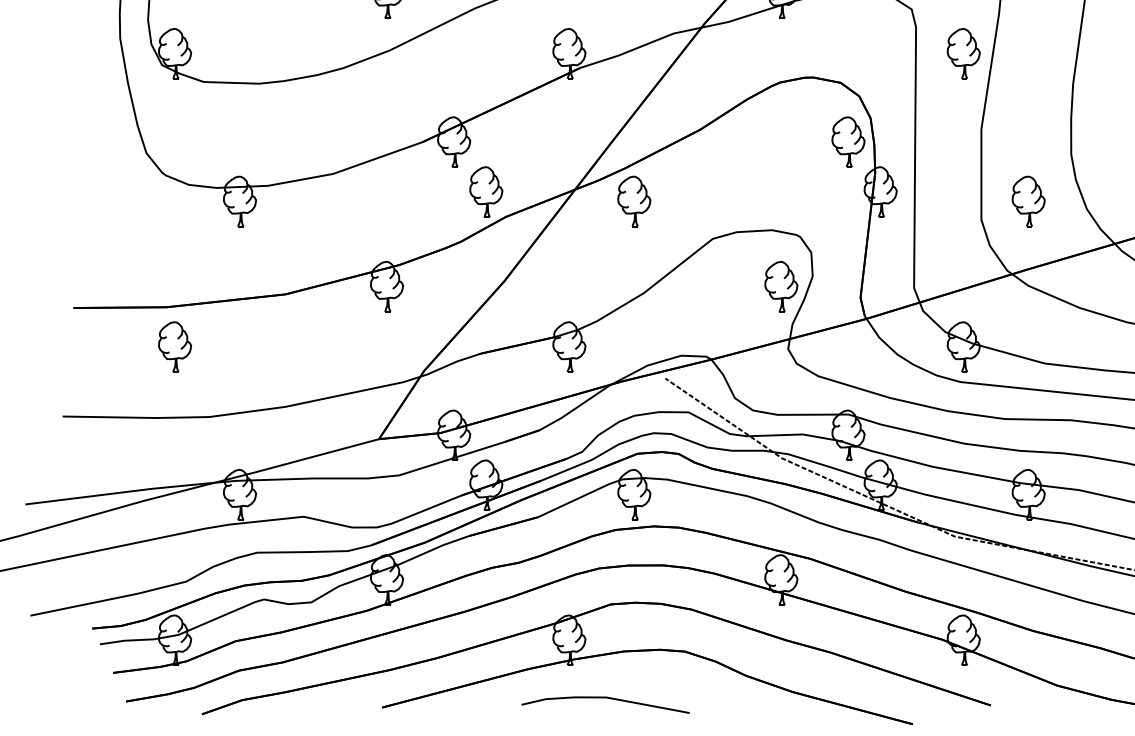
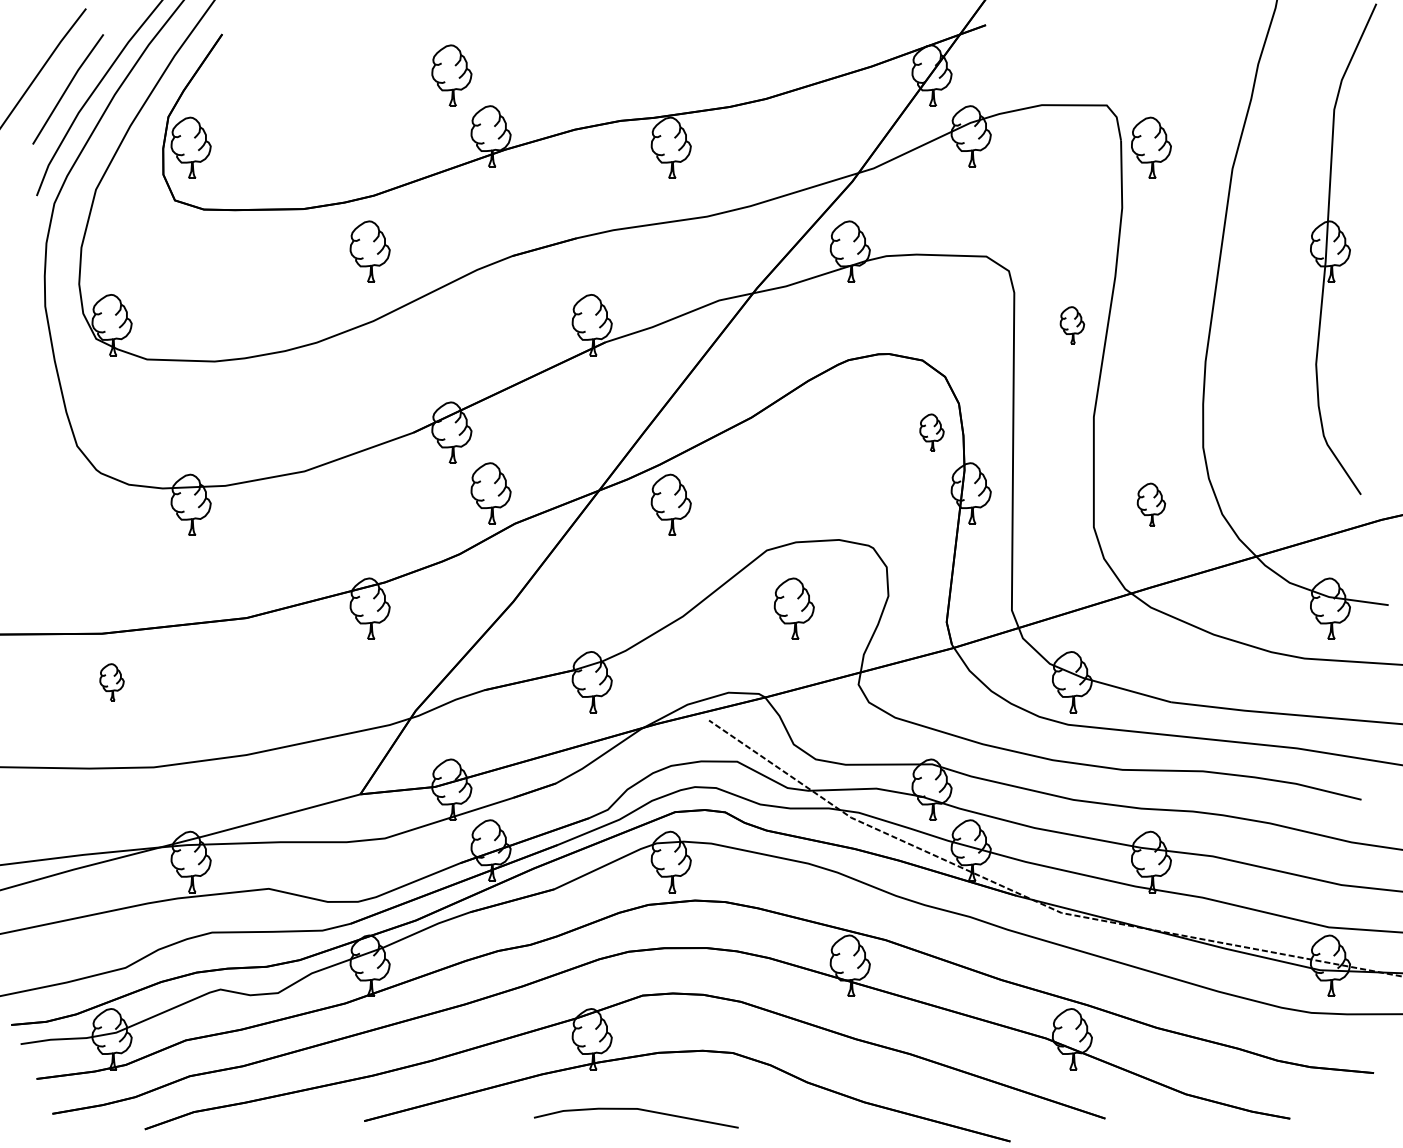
part: (963, 54) -> (1072, 325), size x0.6
part: (848, 141) -> (931, 432), size x0.6
part: (1028, 201) -> (1151, 504), size x0.7
part: (780, 286) -> (793, 608), moved
part: (174, 347) -> (111, 682), size x0.6

